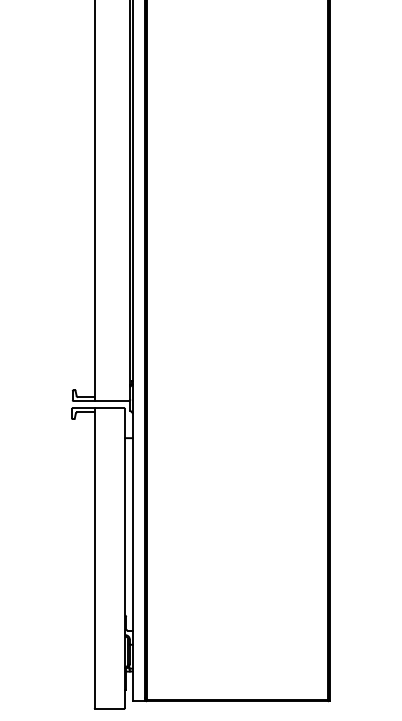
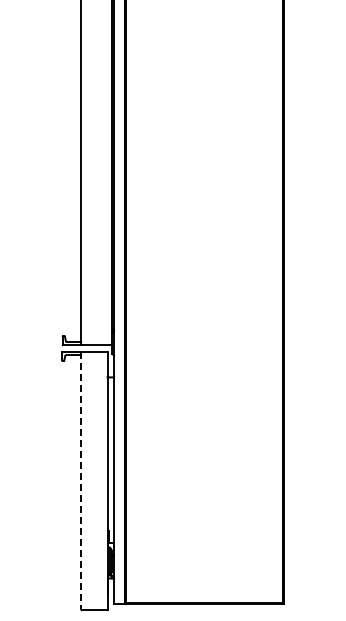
line: (94, 557) -> (81, 480), solid -> dashed

